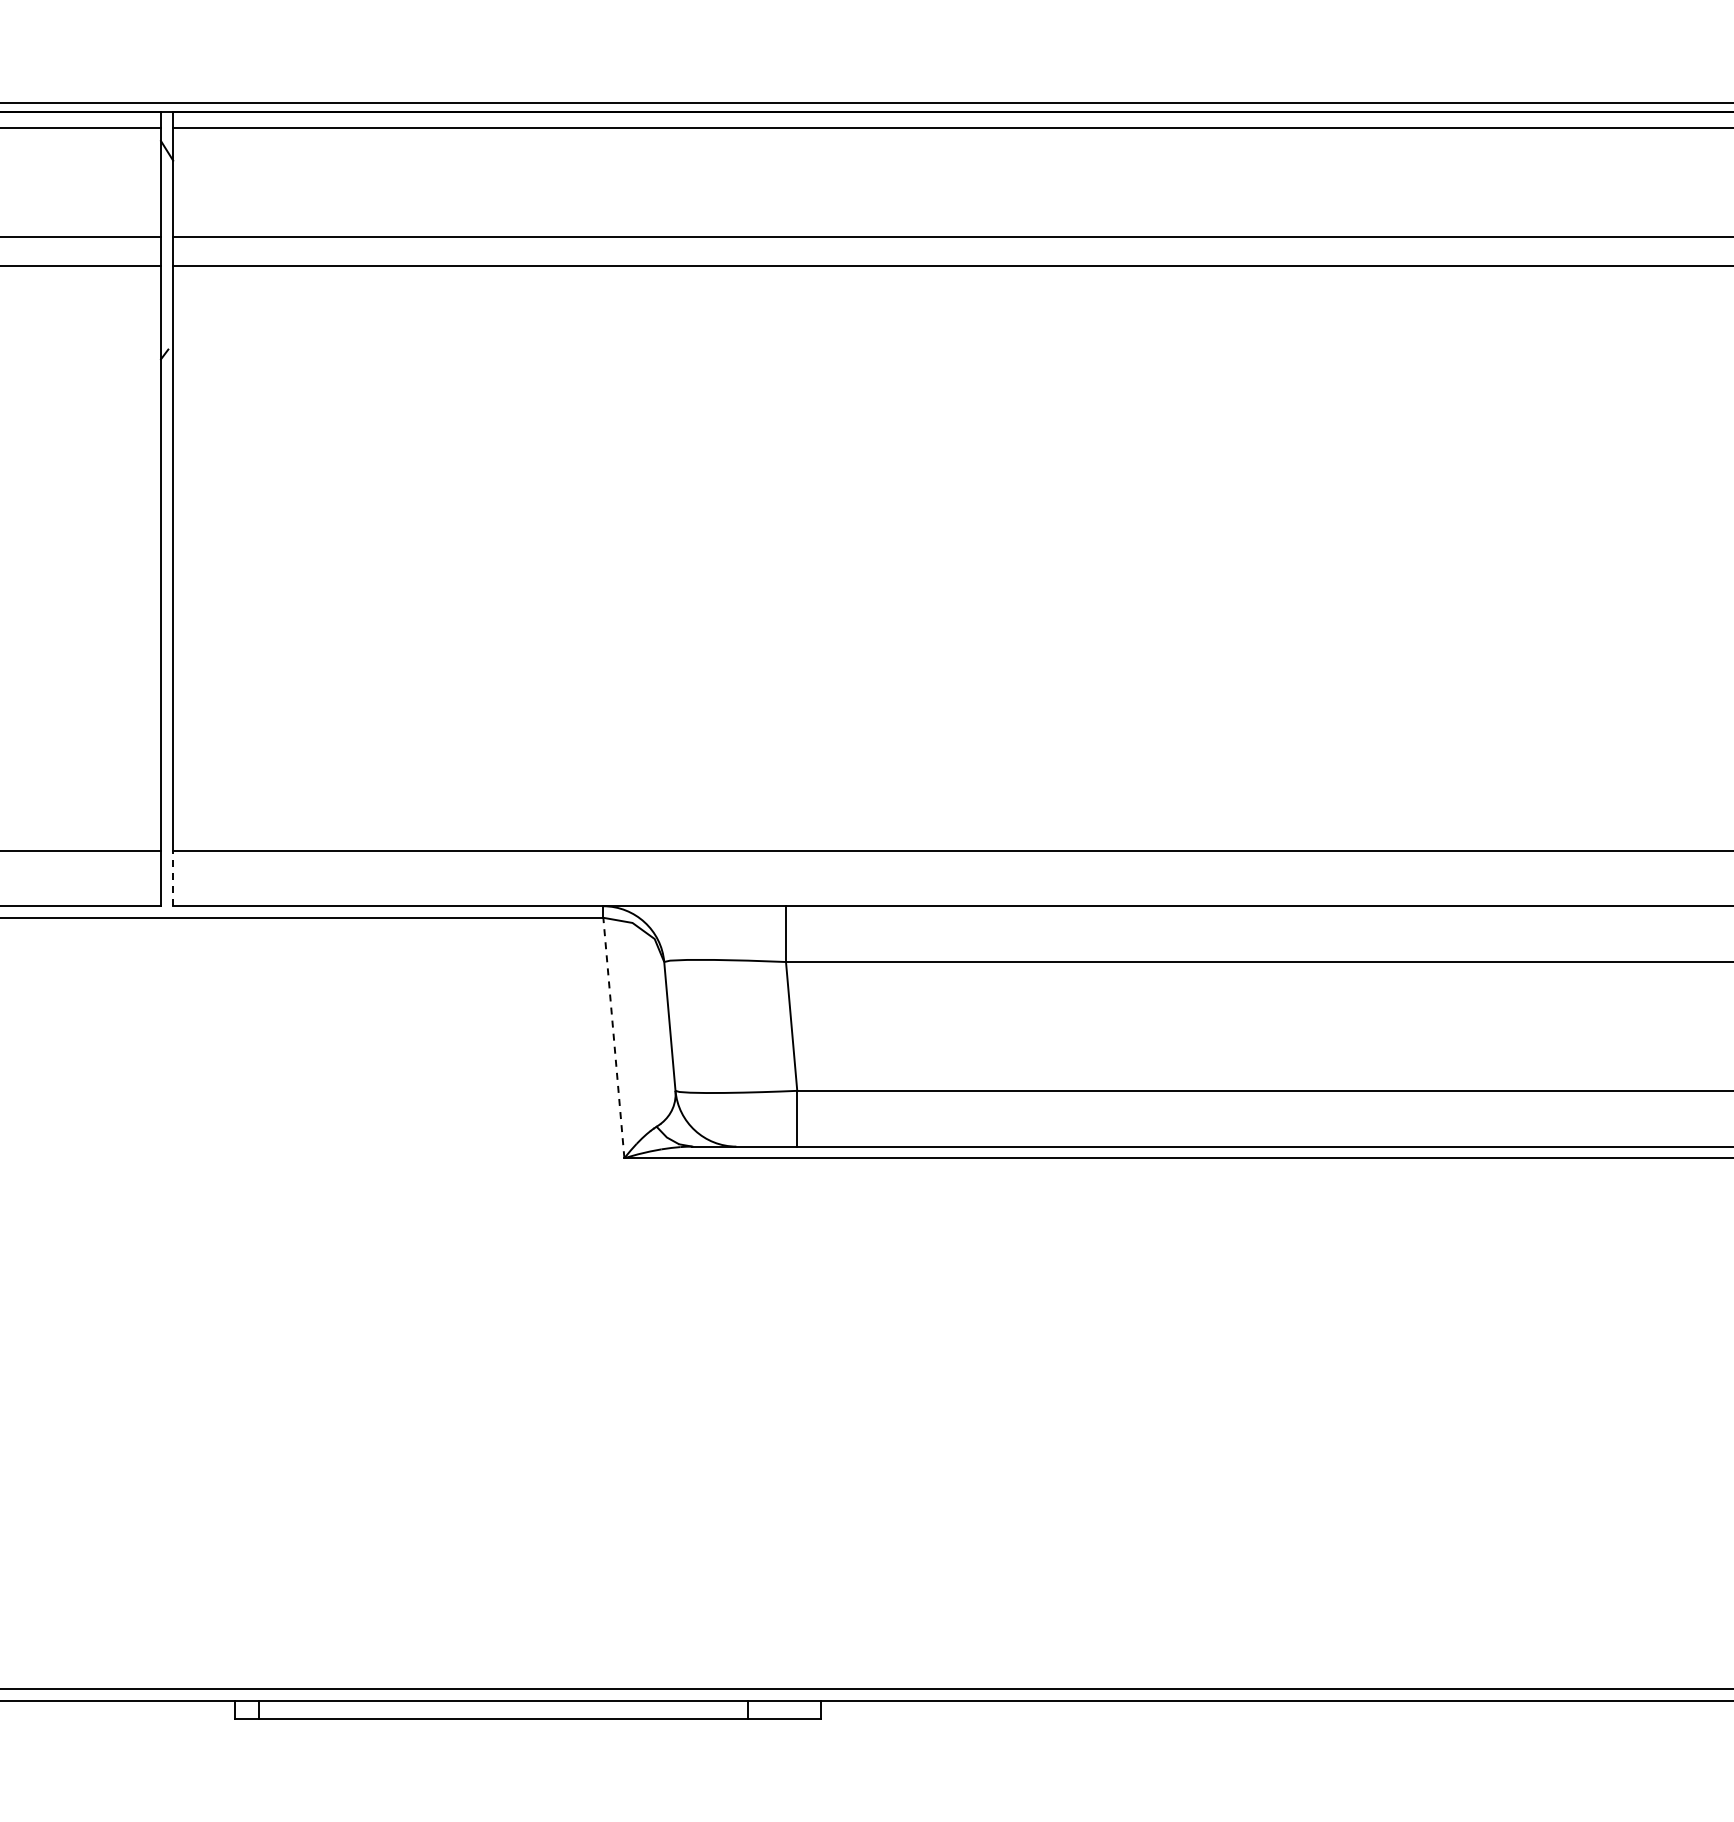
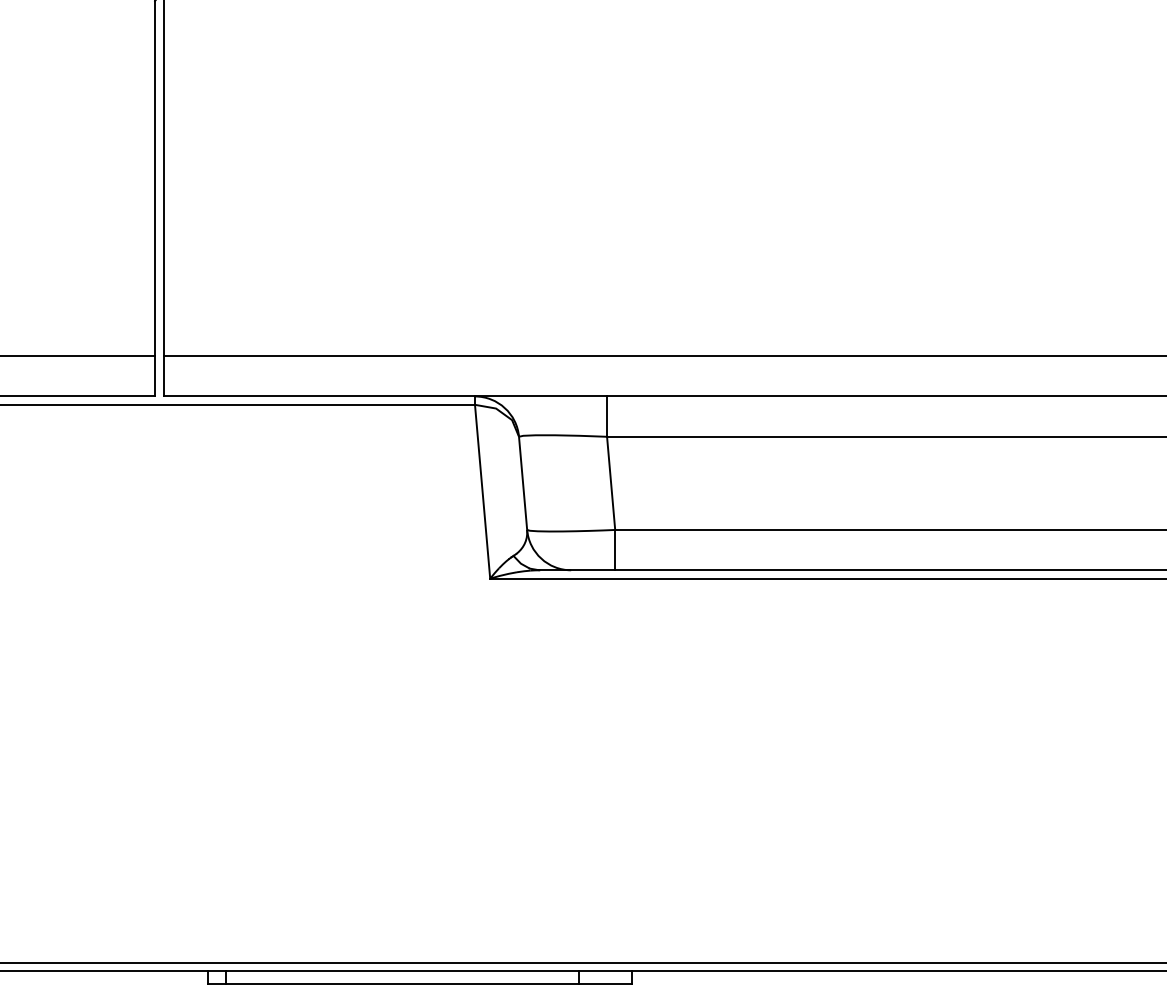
line: (173, 878) -> (164, 376), dashed -> solid
line: (613, 1038) -> (482, 492), dashed -> solid

